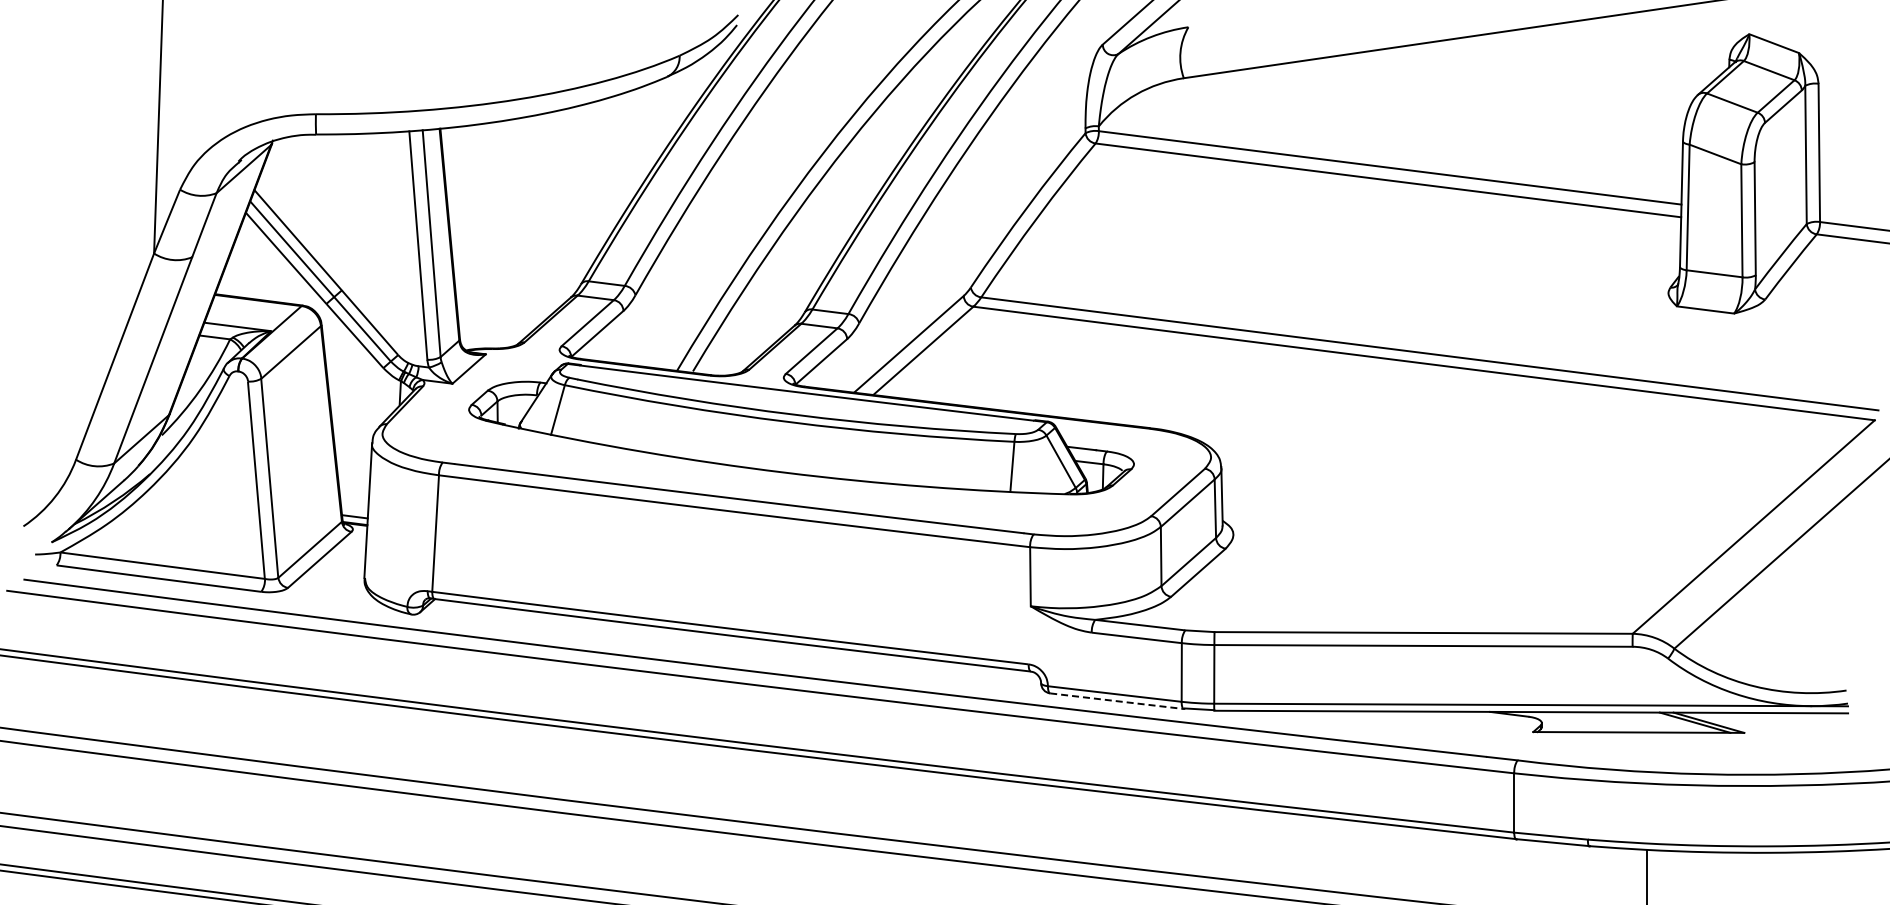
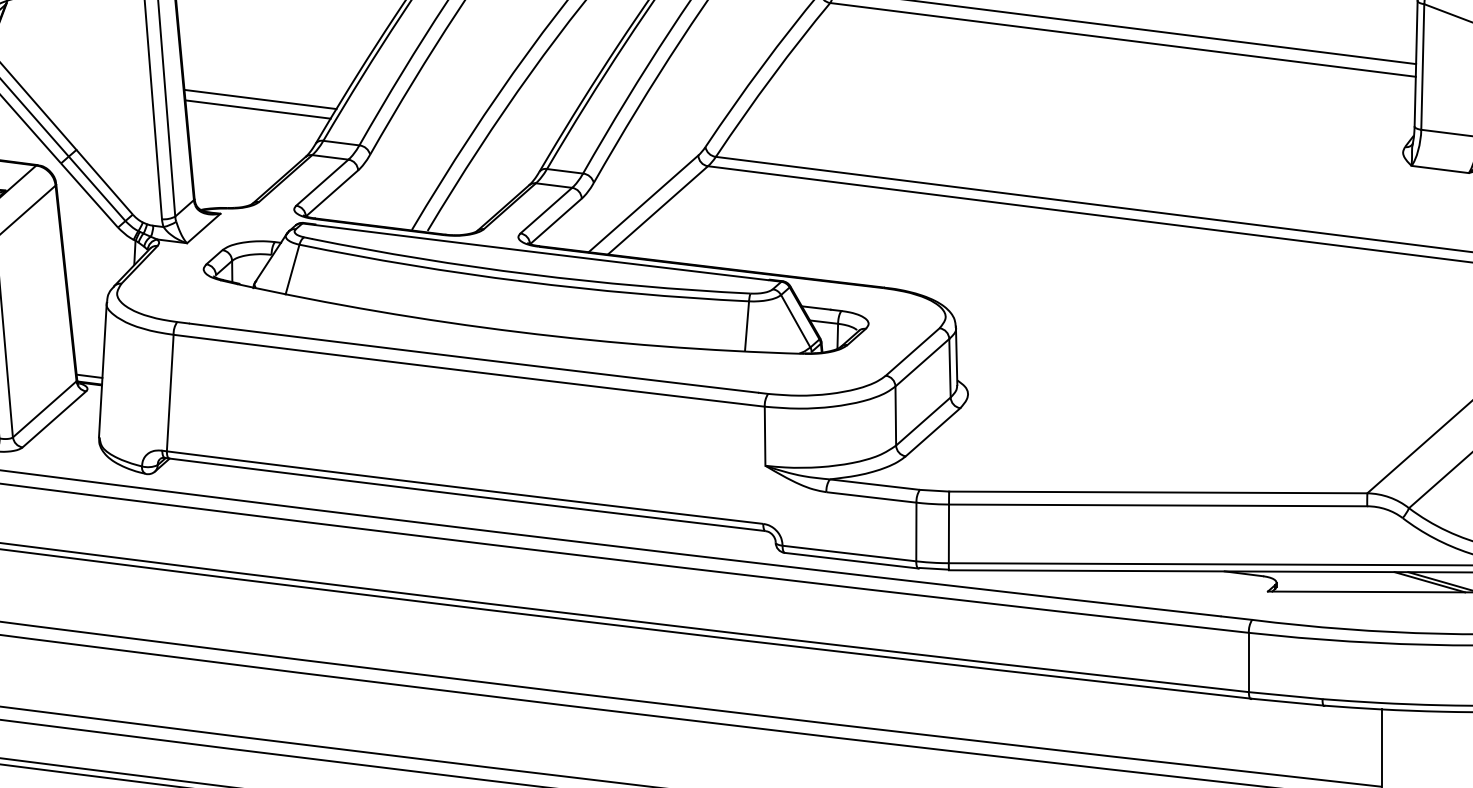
line: (525, 239) -> (260, 99), added
line: (523, 249) -> (258, 109), added
line: (1117, 701) -> (852, 561), dashed -> solid

